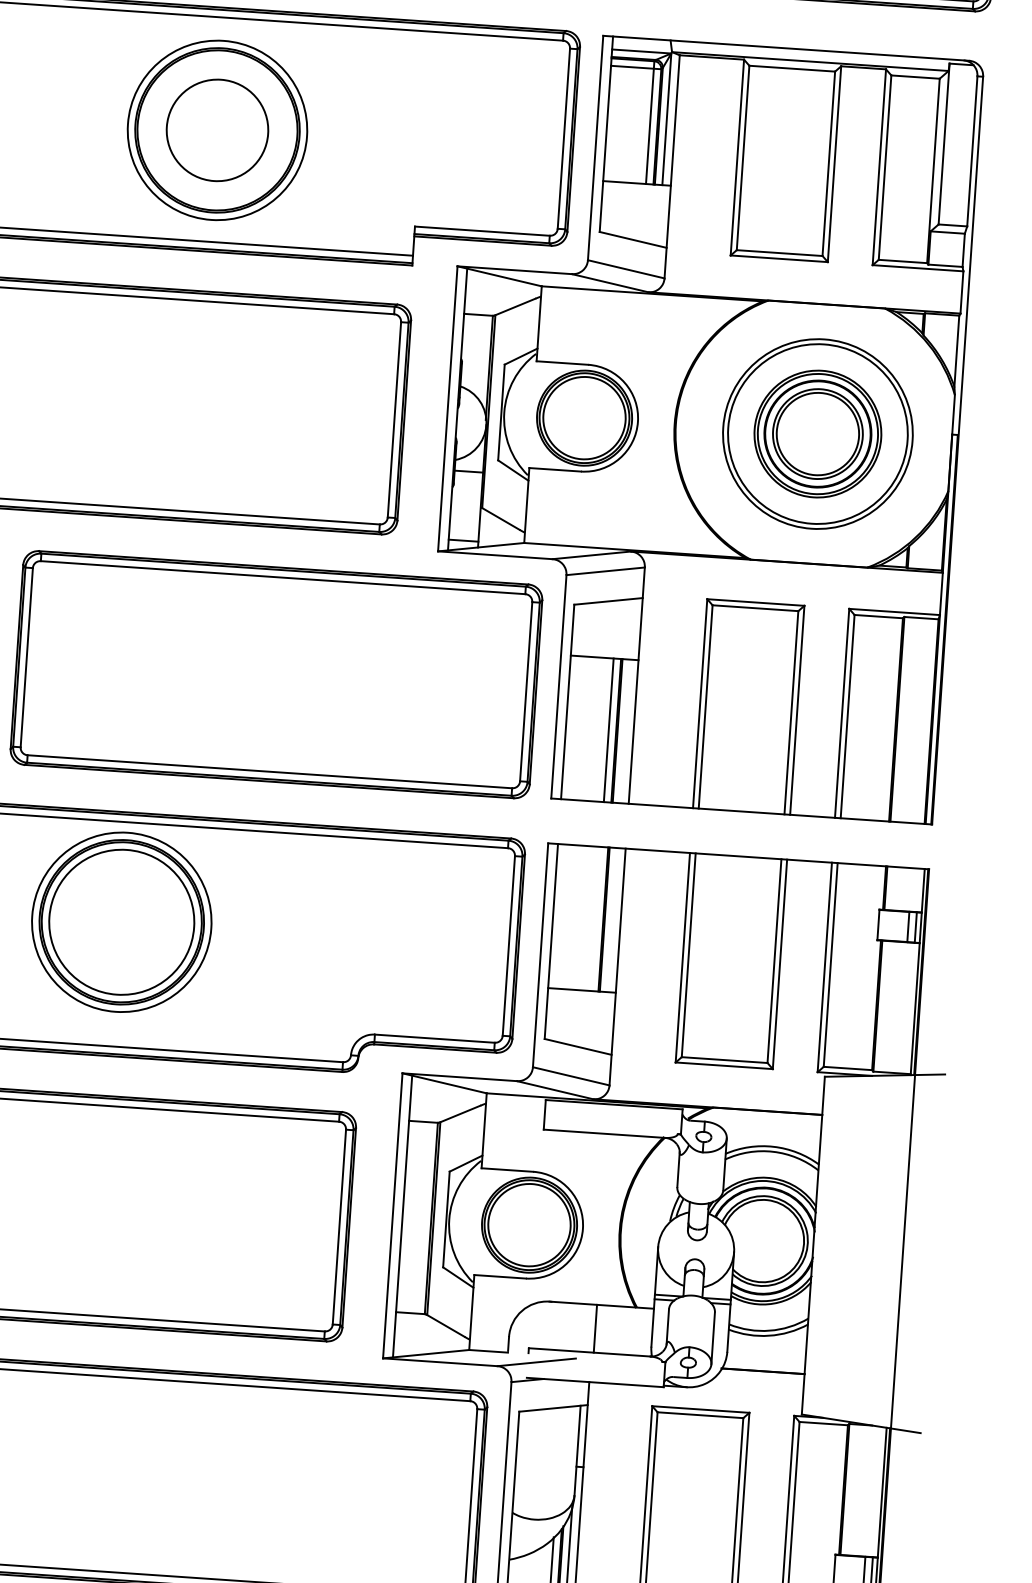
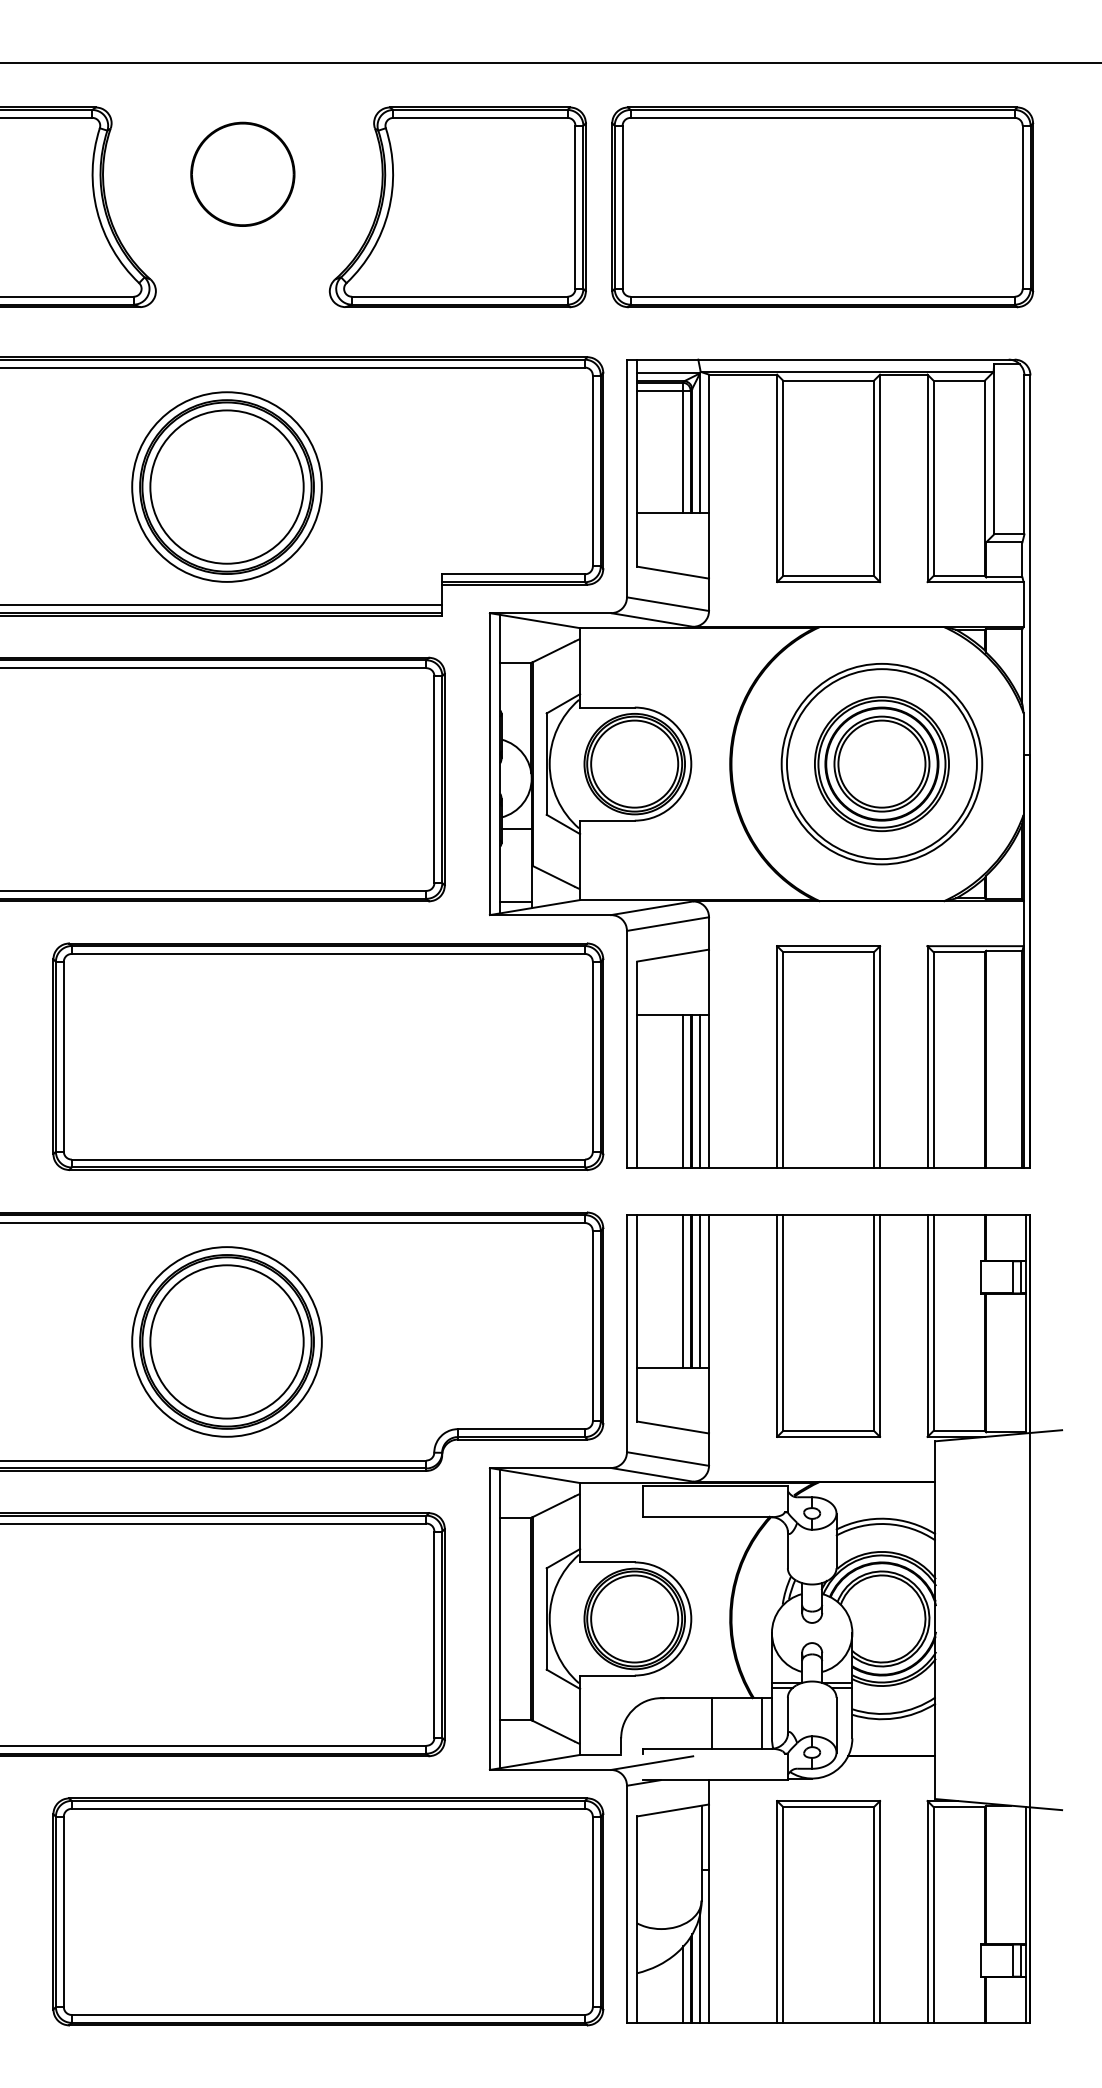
circle: (217, 129) -> (226, 486), size x1.43
line: (625, 731) -> (700, 1091), added
line: (595, 919) -> (682, 1291), added
line: (612, 920) -> (700, 1291), added
part: (121, 921) -> (226, 1341), moved
line: (642, 1331) -> (761, 1723), added

